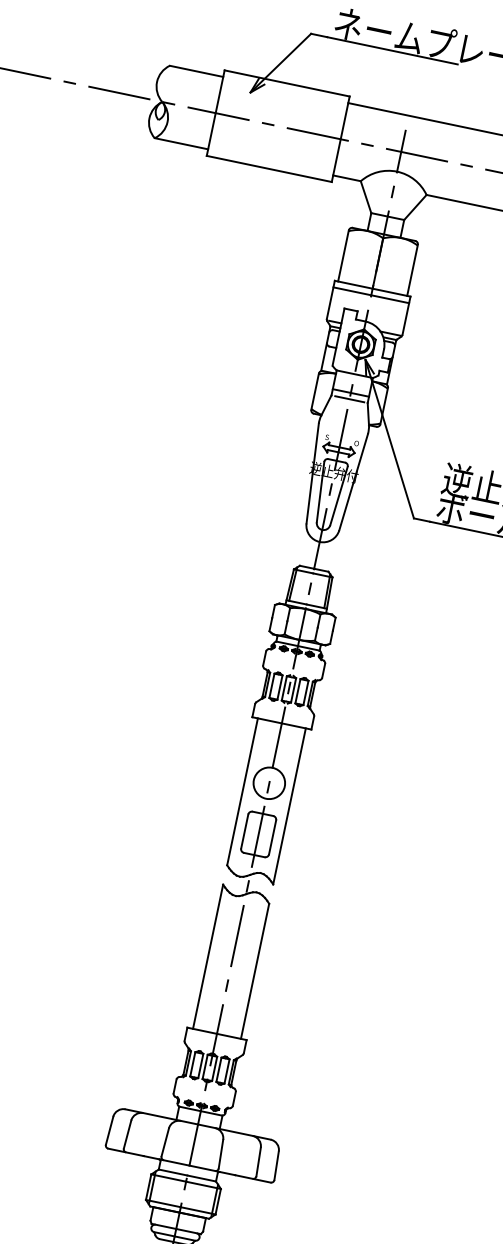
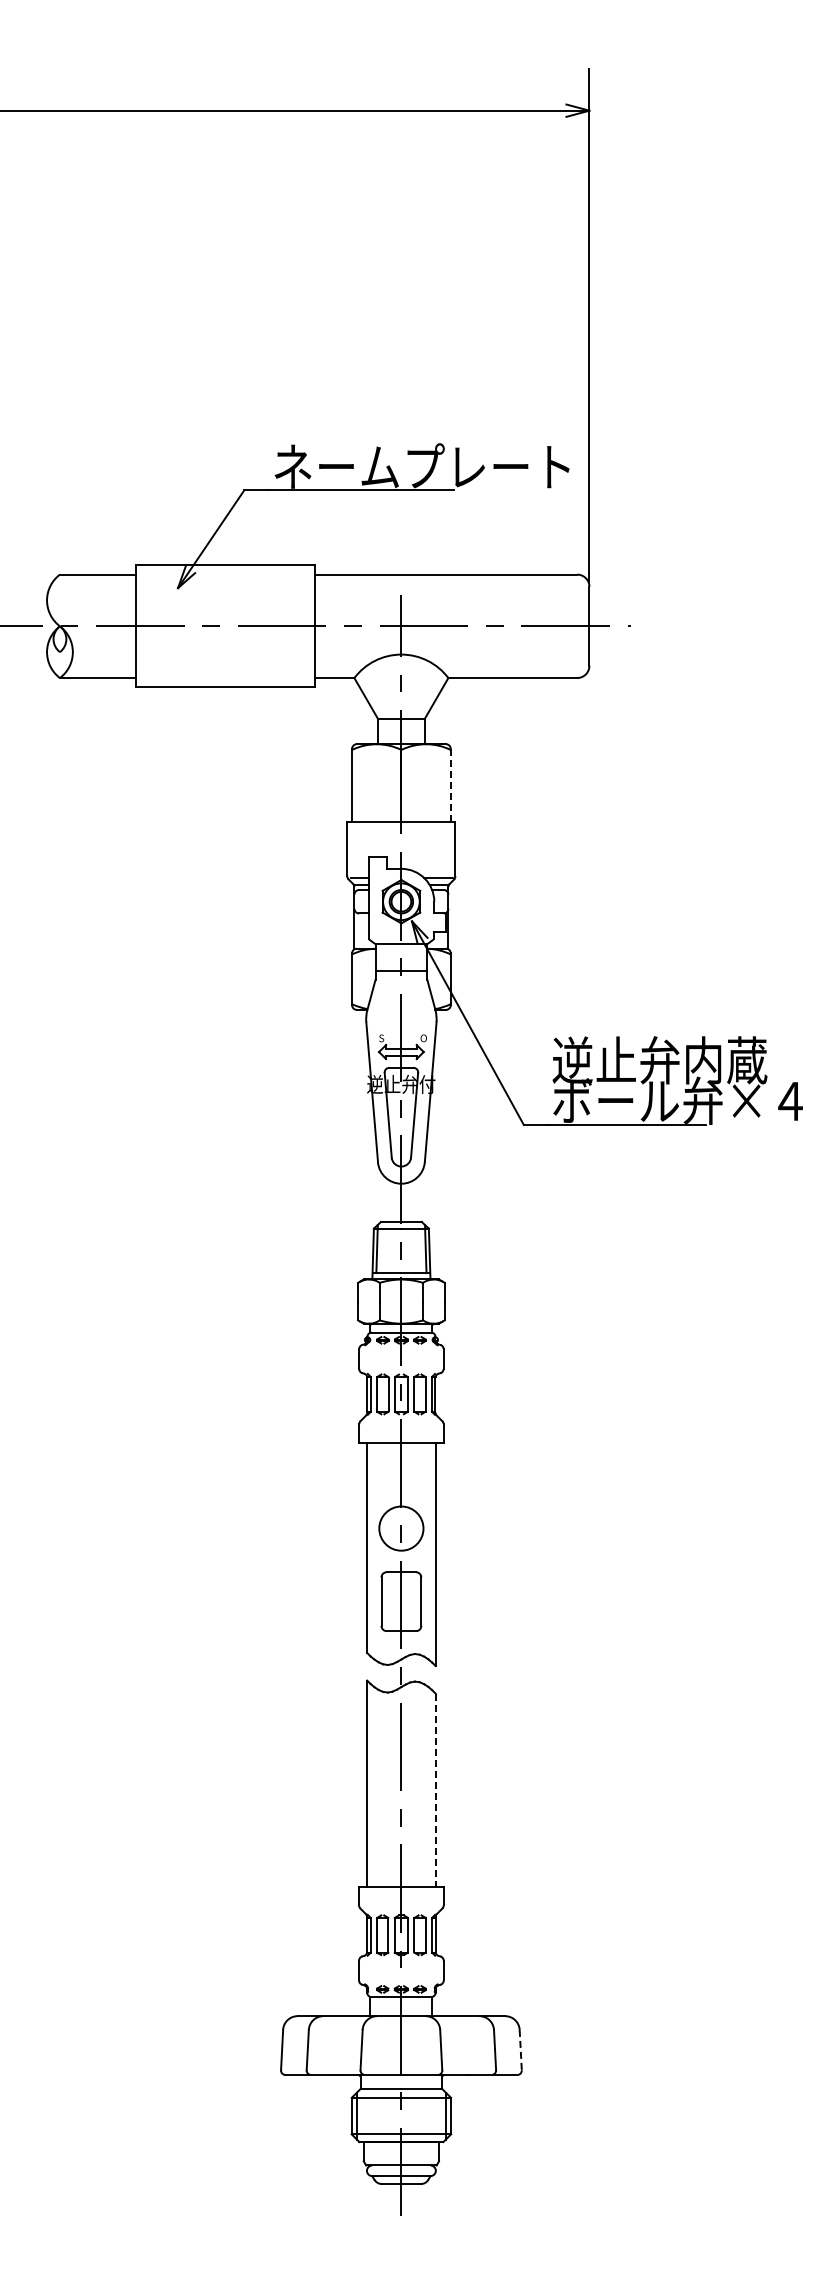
line: (412, 270) -> (450, 785), solid -> dashed
line: (371, 295) -> (401, 831), removed
line: (349, 399) -> (401, 979), removed
line: (254, 971) -> (435, 1790), solid -> dashed
line: (276, 1165) -> (520, 2050), solid -> dashed

